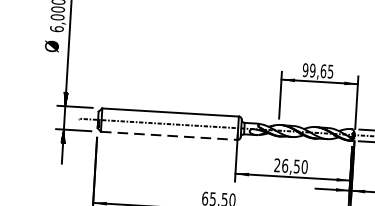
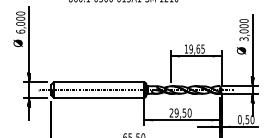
text: (305, 69) -> (186, 48), 99,65 -> 19,65
line: (170, 135) -> (99, 97), dashed -> solid
text: (284, 165) -> (176, 112), 26,50 -> 29,50

